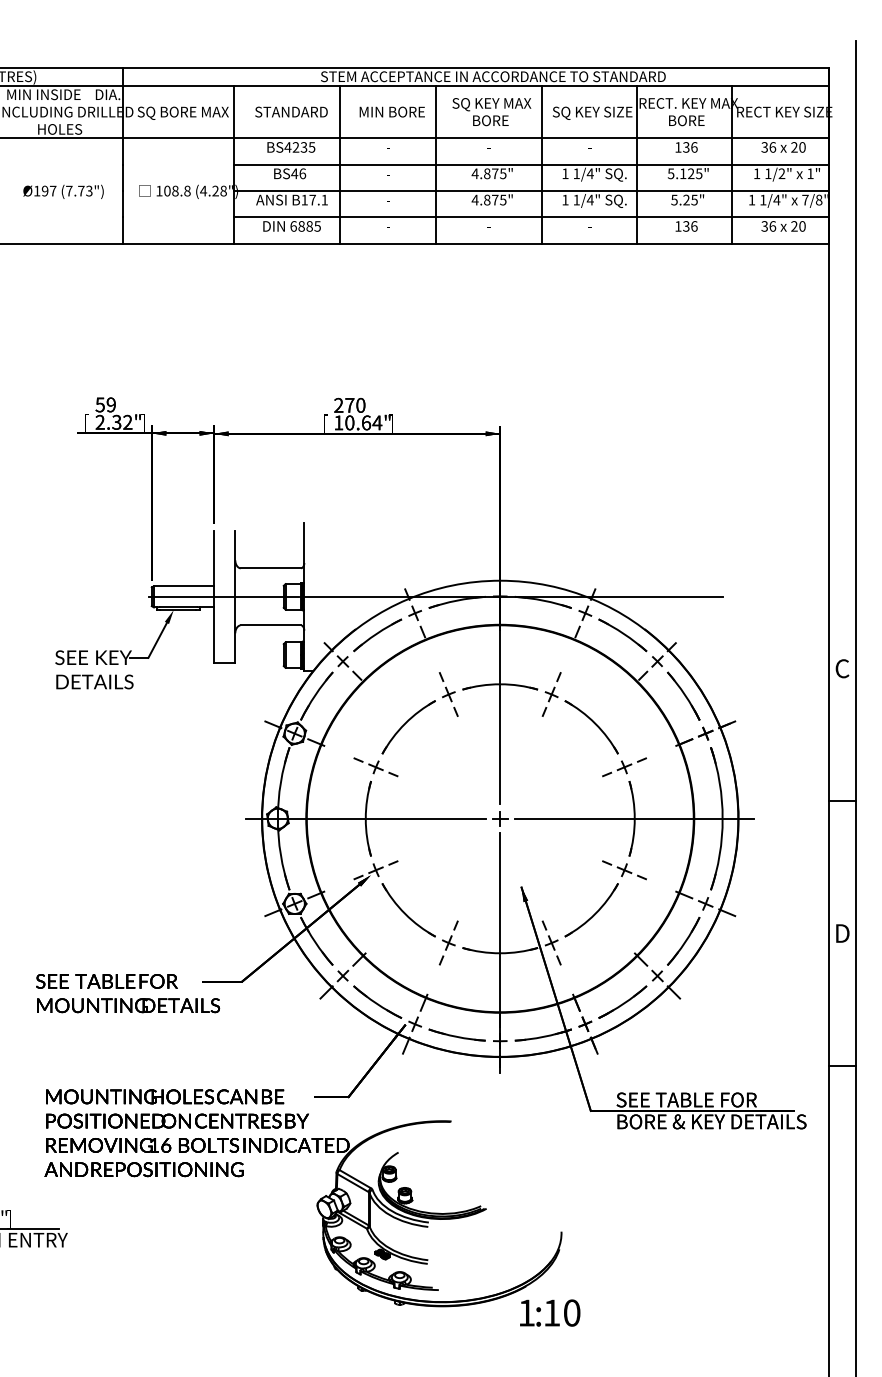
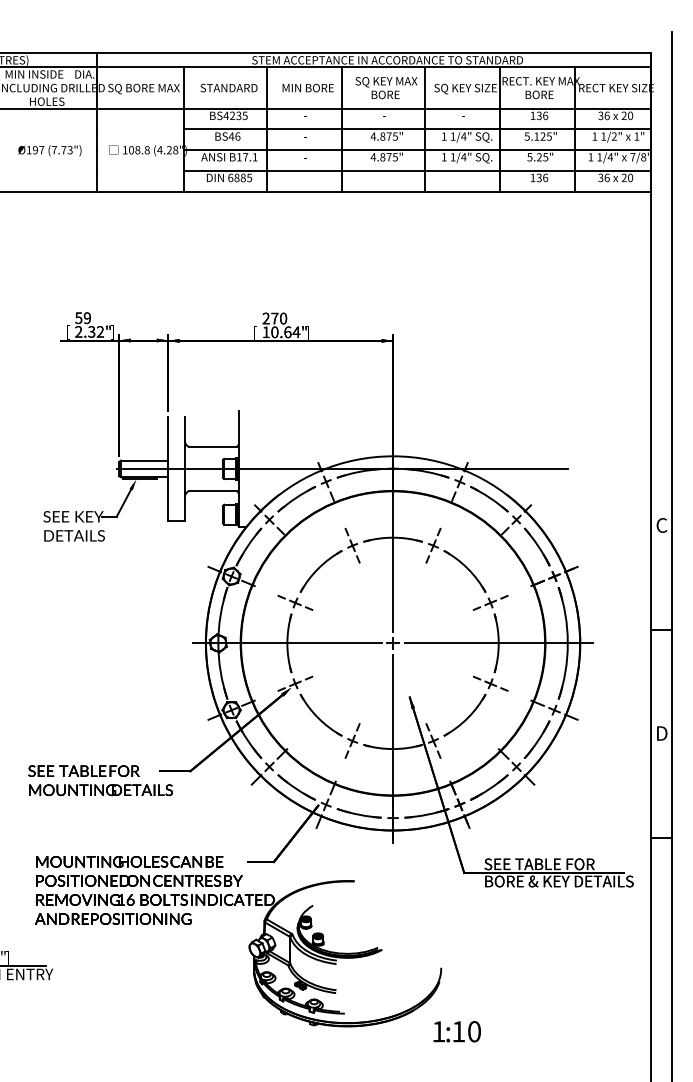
text: (549, 1312) -> (456, 1031), moved

